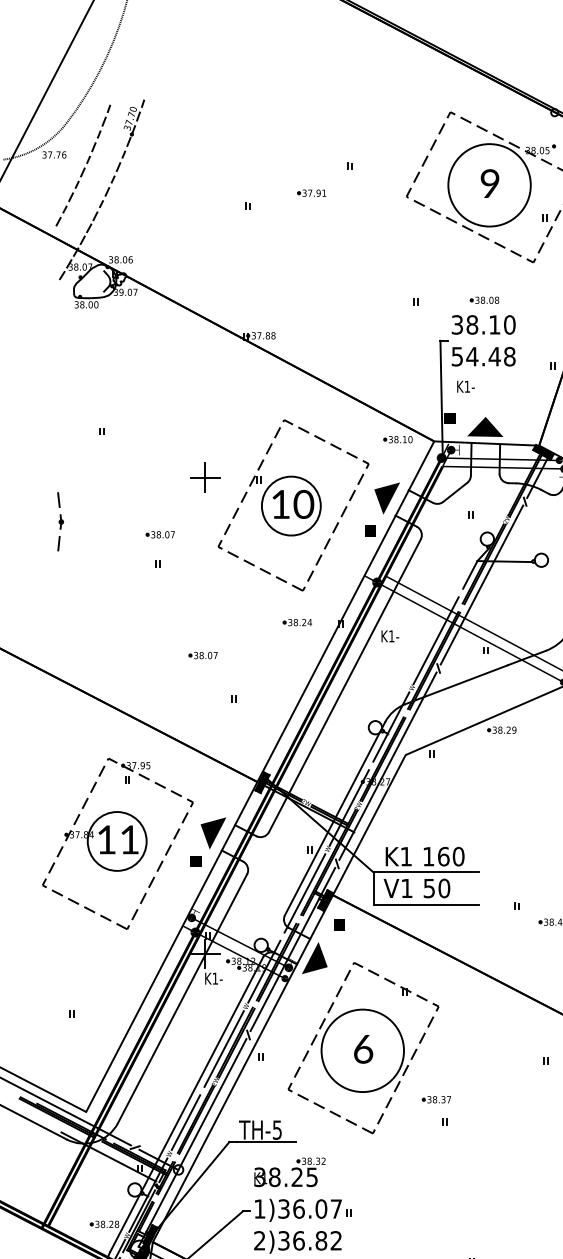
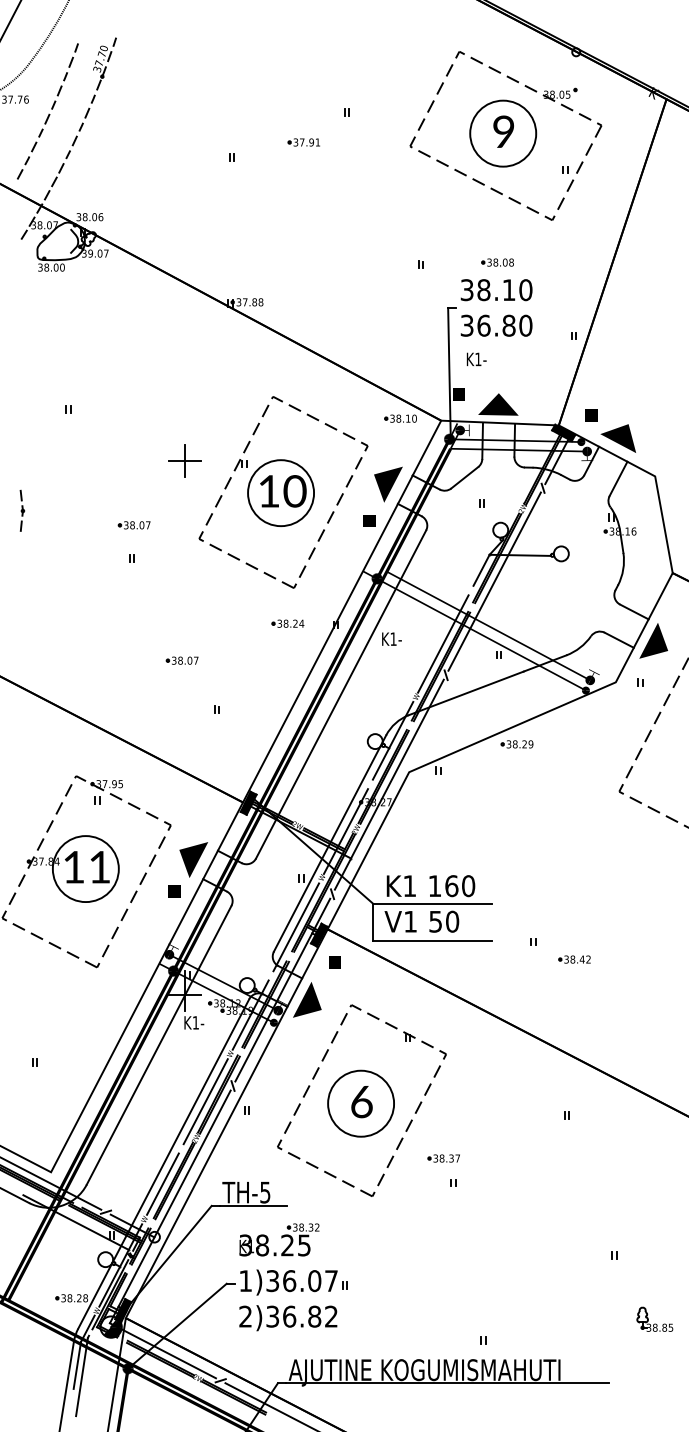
circle: (489, 185) -> (503, 133), size x0.71
text: (483, 356) -> (496, 325), 54.48 -> 36.80
part: (60, 521) -> (22, 510), size x0.62
circle: (363, 1050) -> (361, 1103), size x0.71

